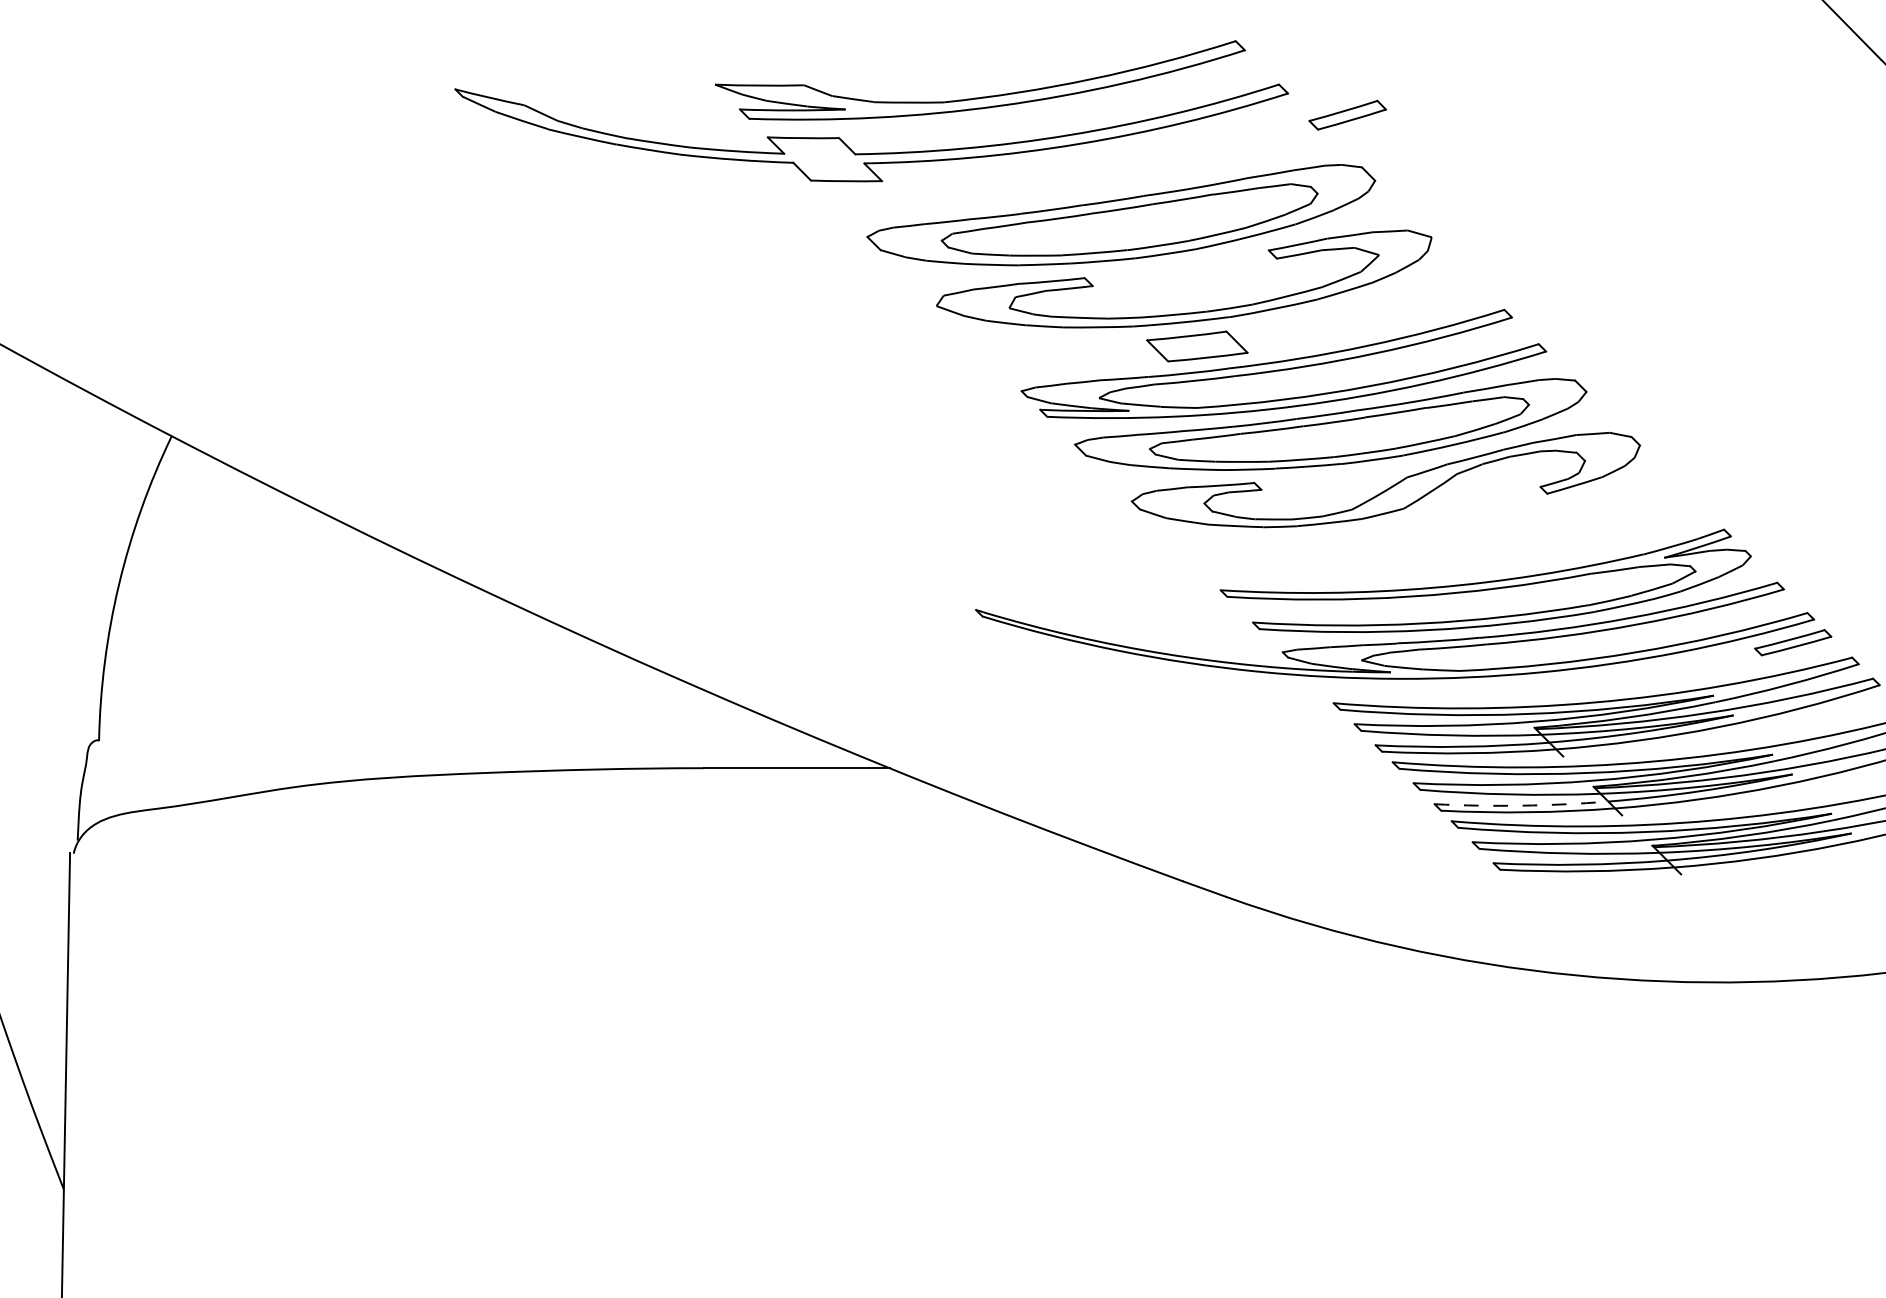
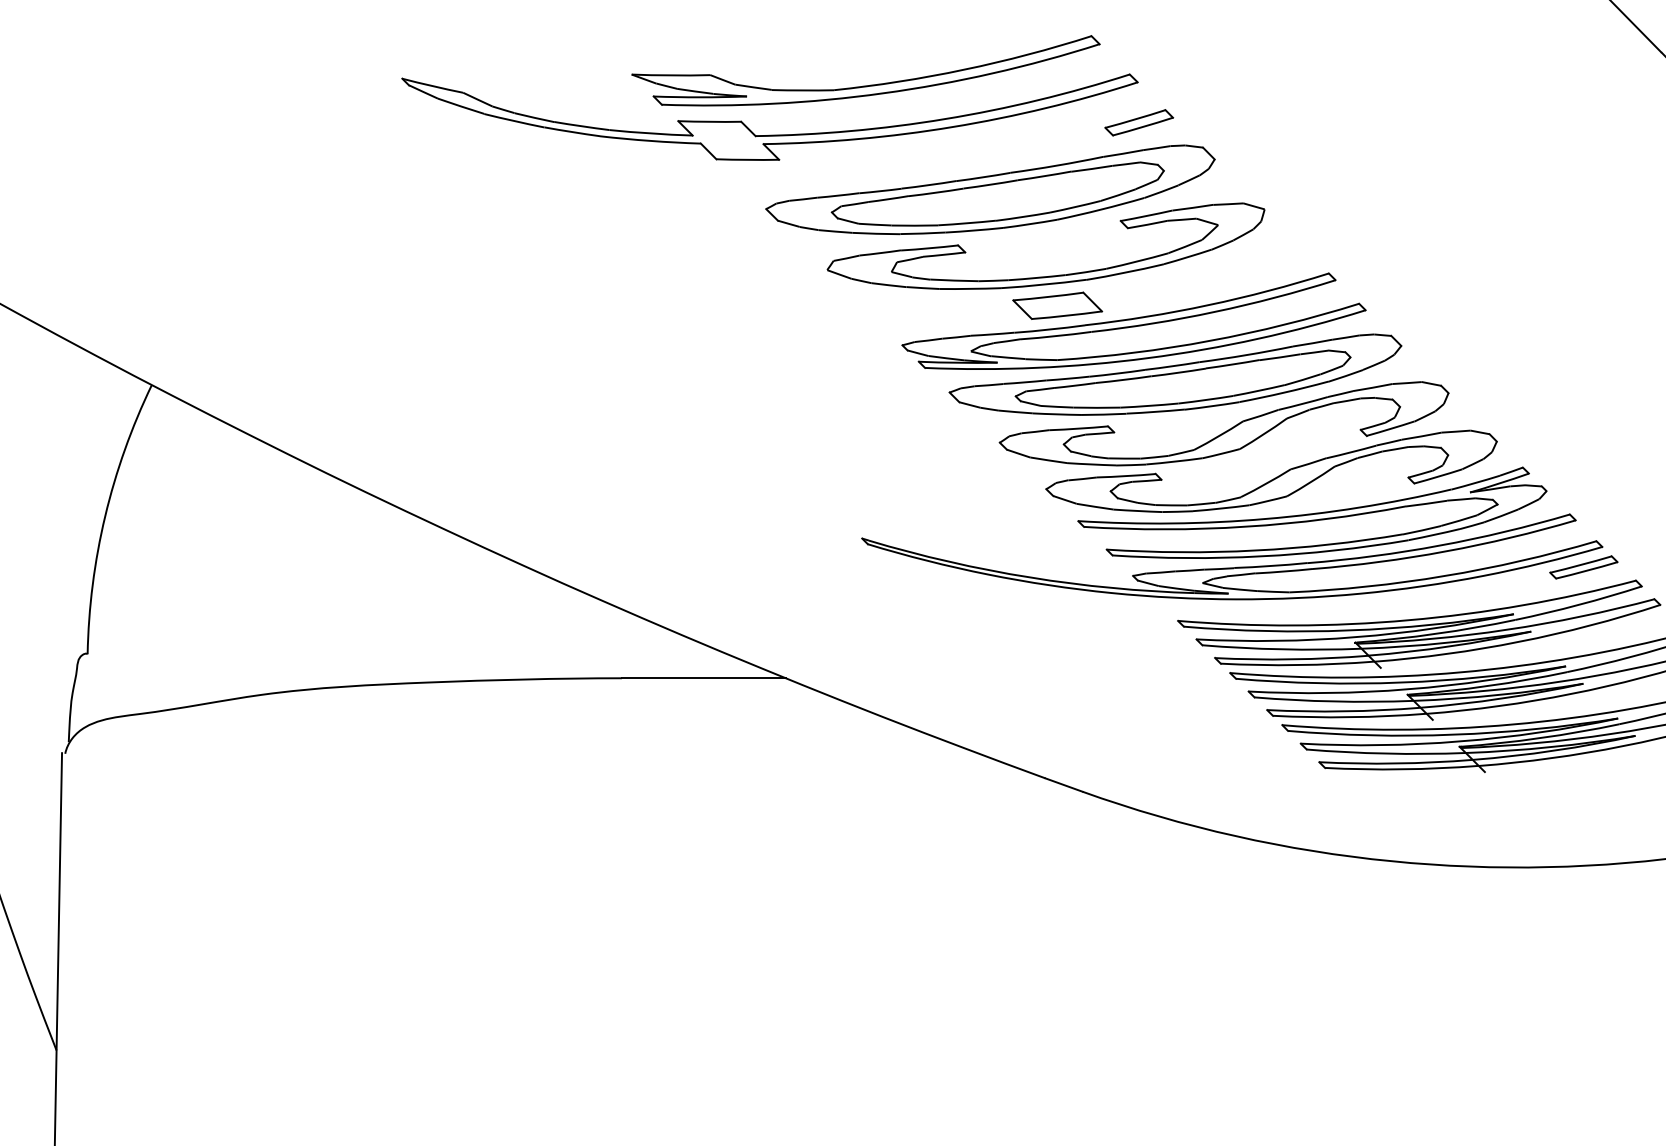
part: (1347, 114) -> (1139, 122), moved
part: (1442, 541) -> (1274, 478), added
arc: (1521, 805) -> (1343, 711), dashed -> solid

